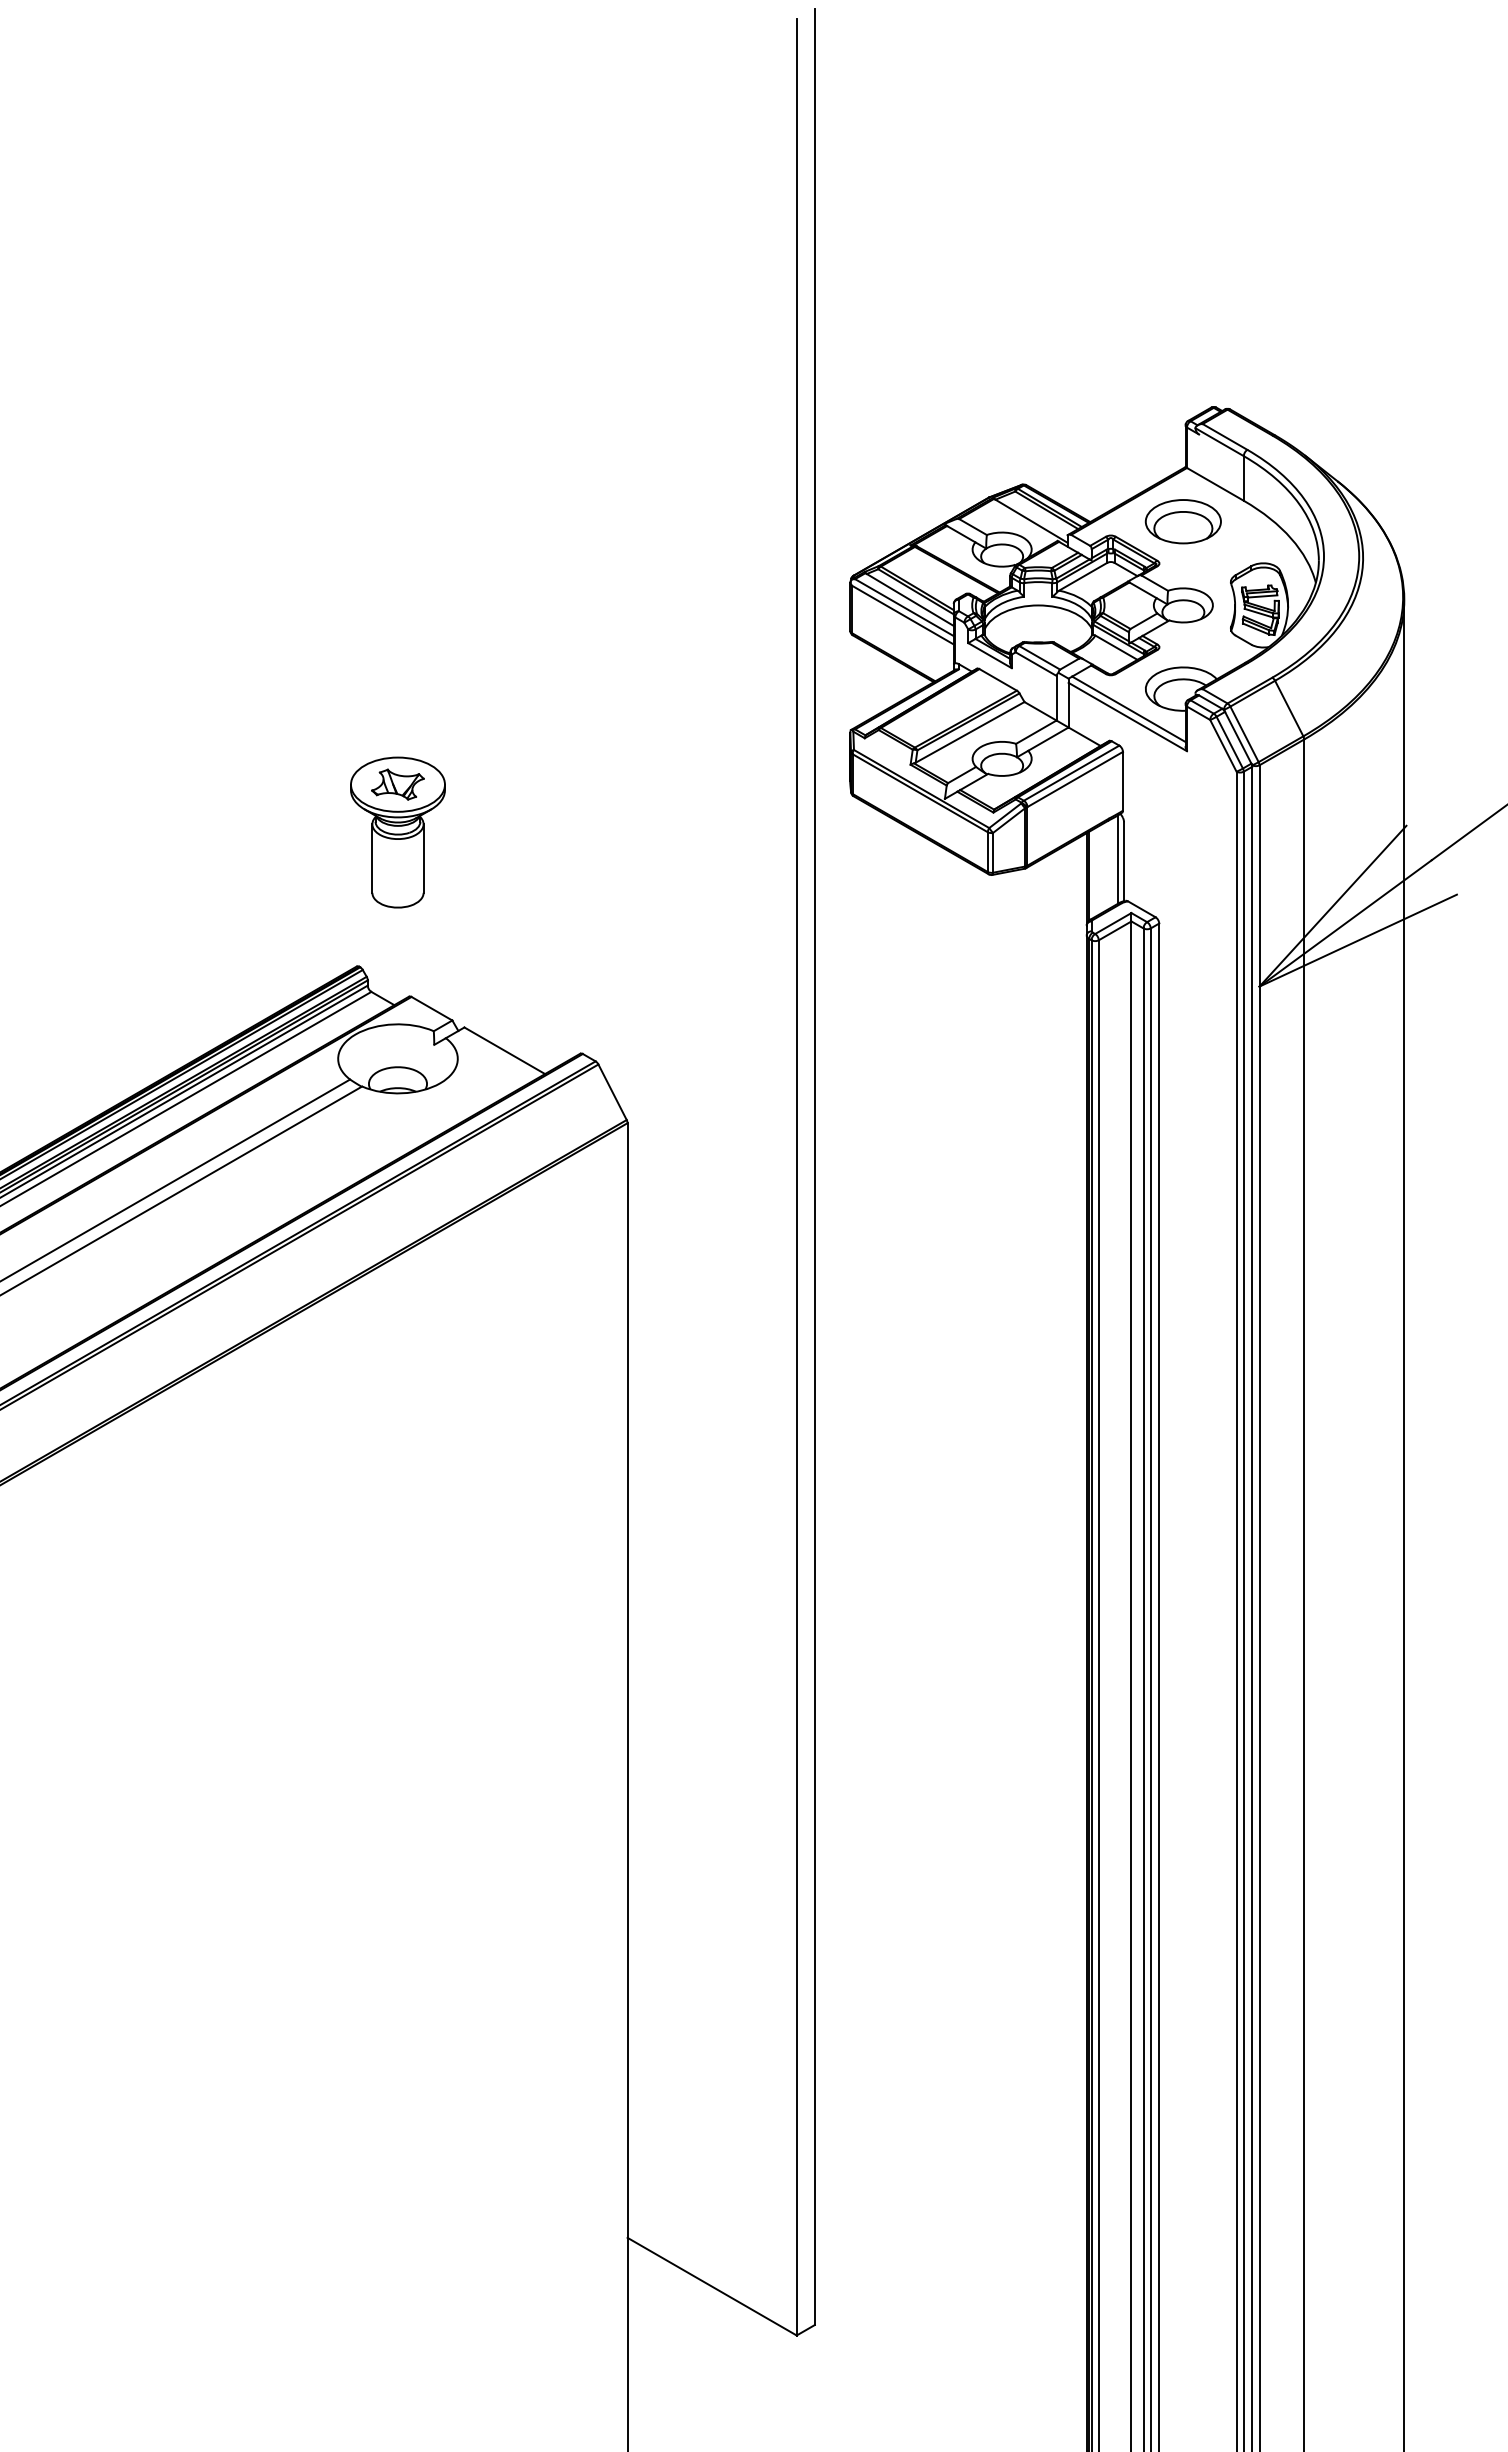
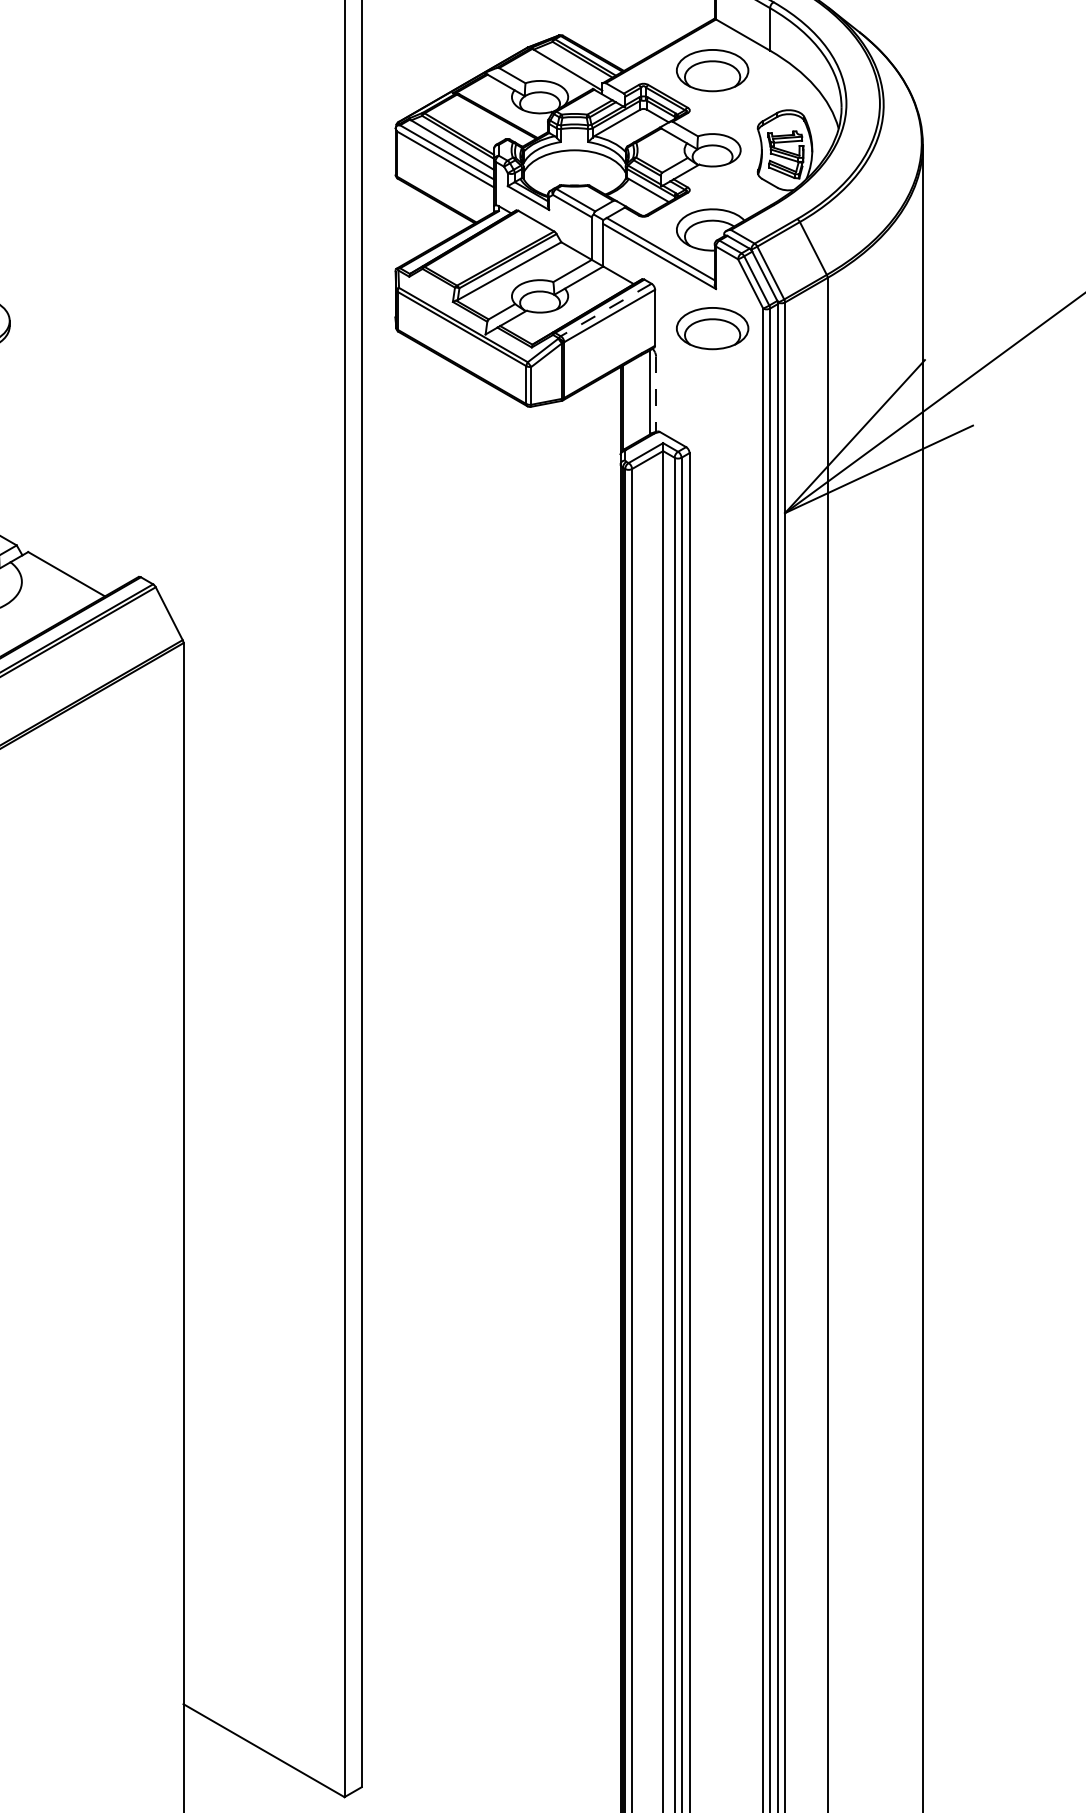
line: (1071, 773) -> (606, 310), solid -> dashed
part: (1182, 792) -> (711, 328), added
line: (1124, 862) -> (656, 395), solid -> dashed

